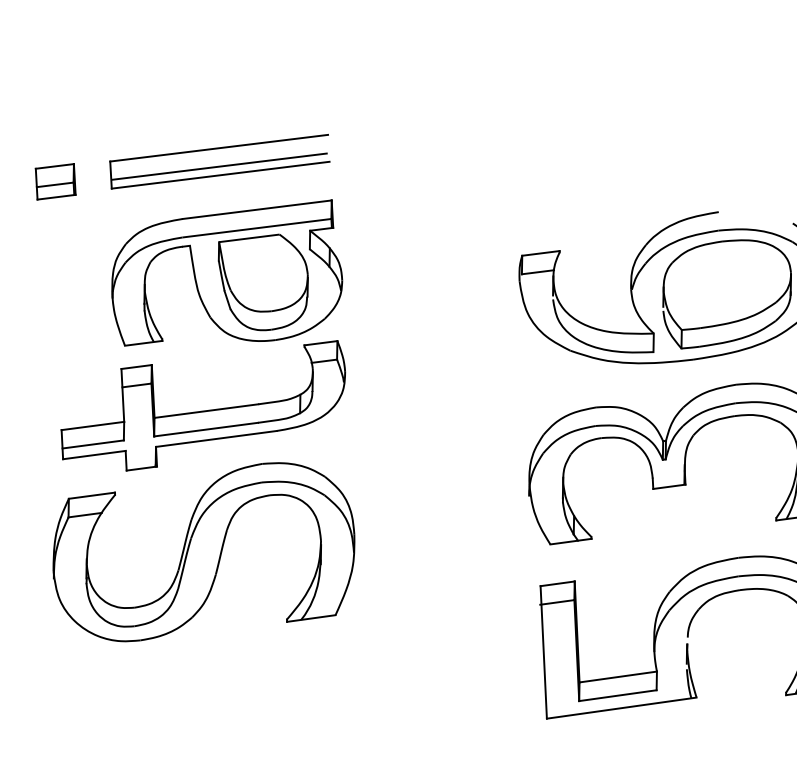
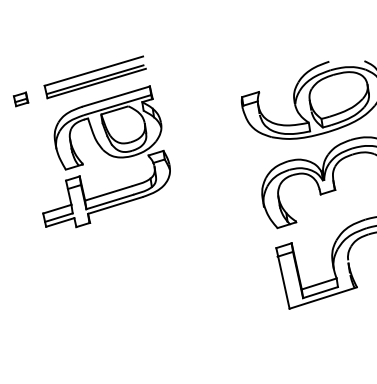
part: (54, 181) -> (20, 99), size x0.7
part: (202, 551) -> (117, 258), removed

